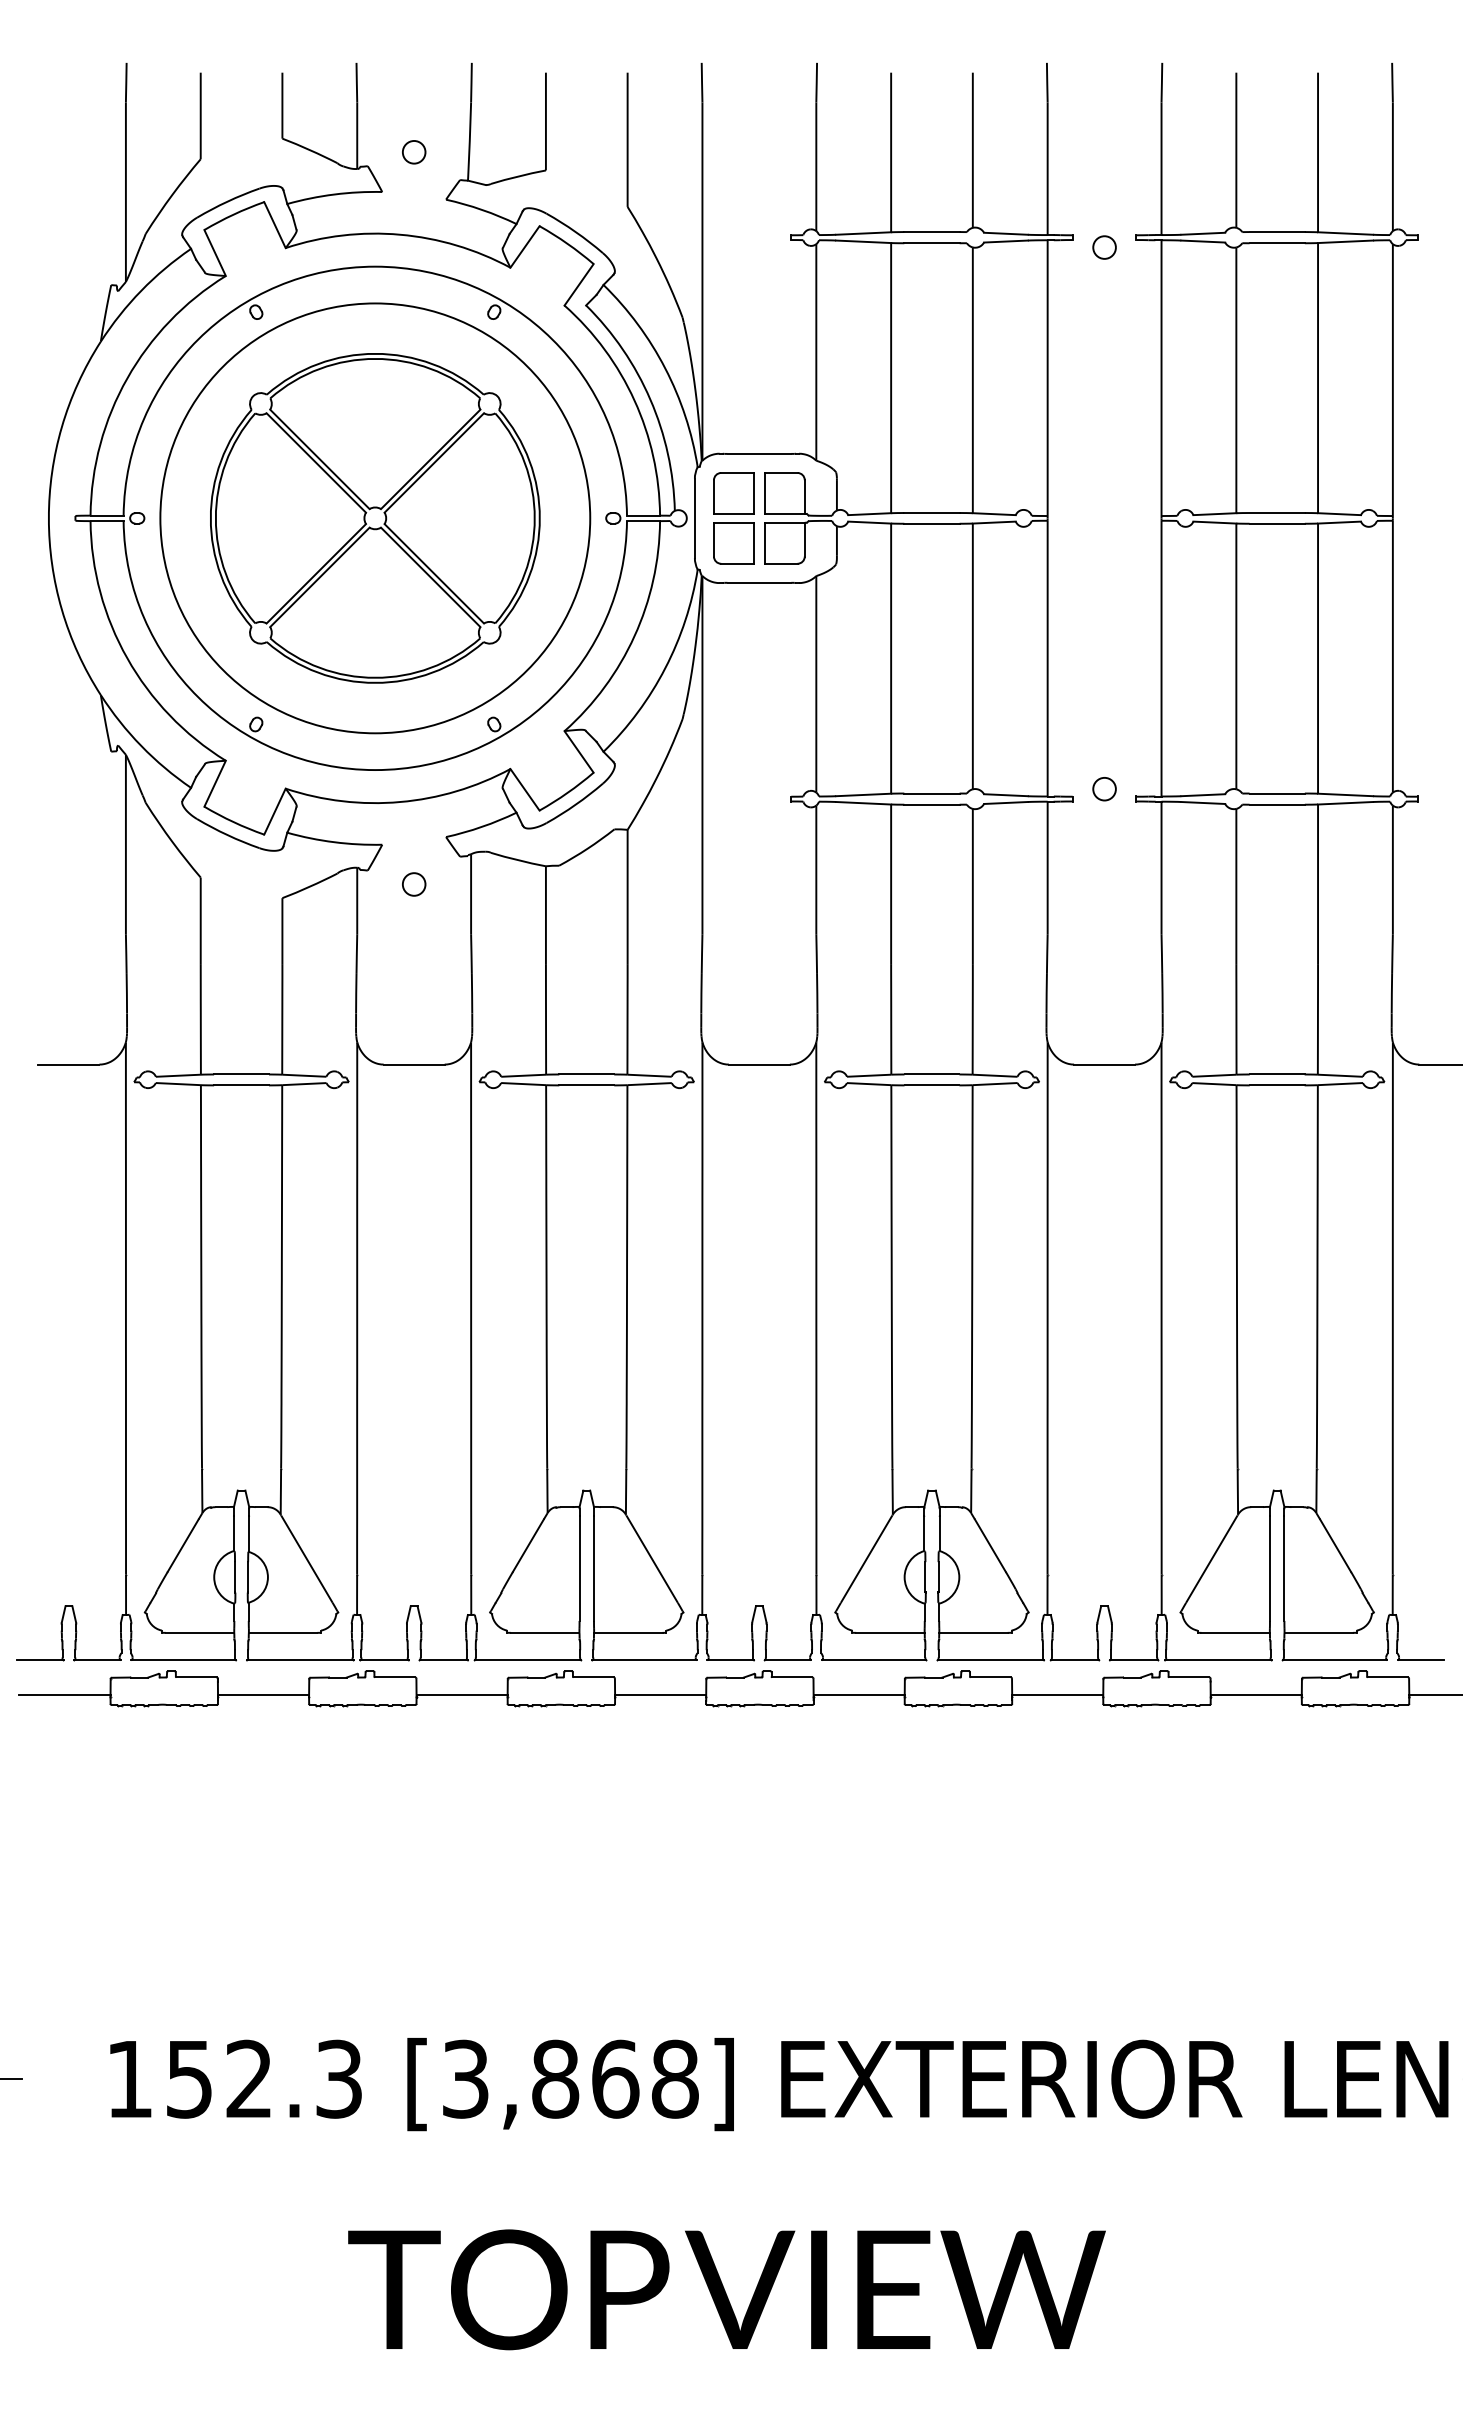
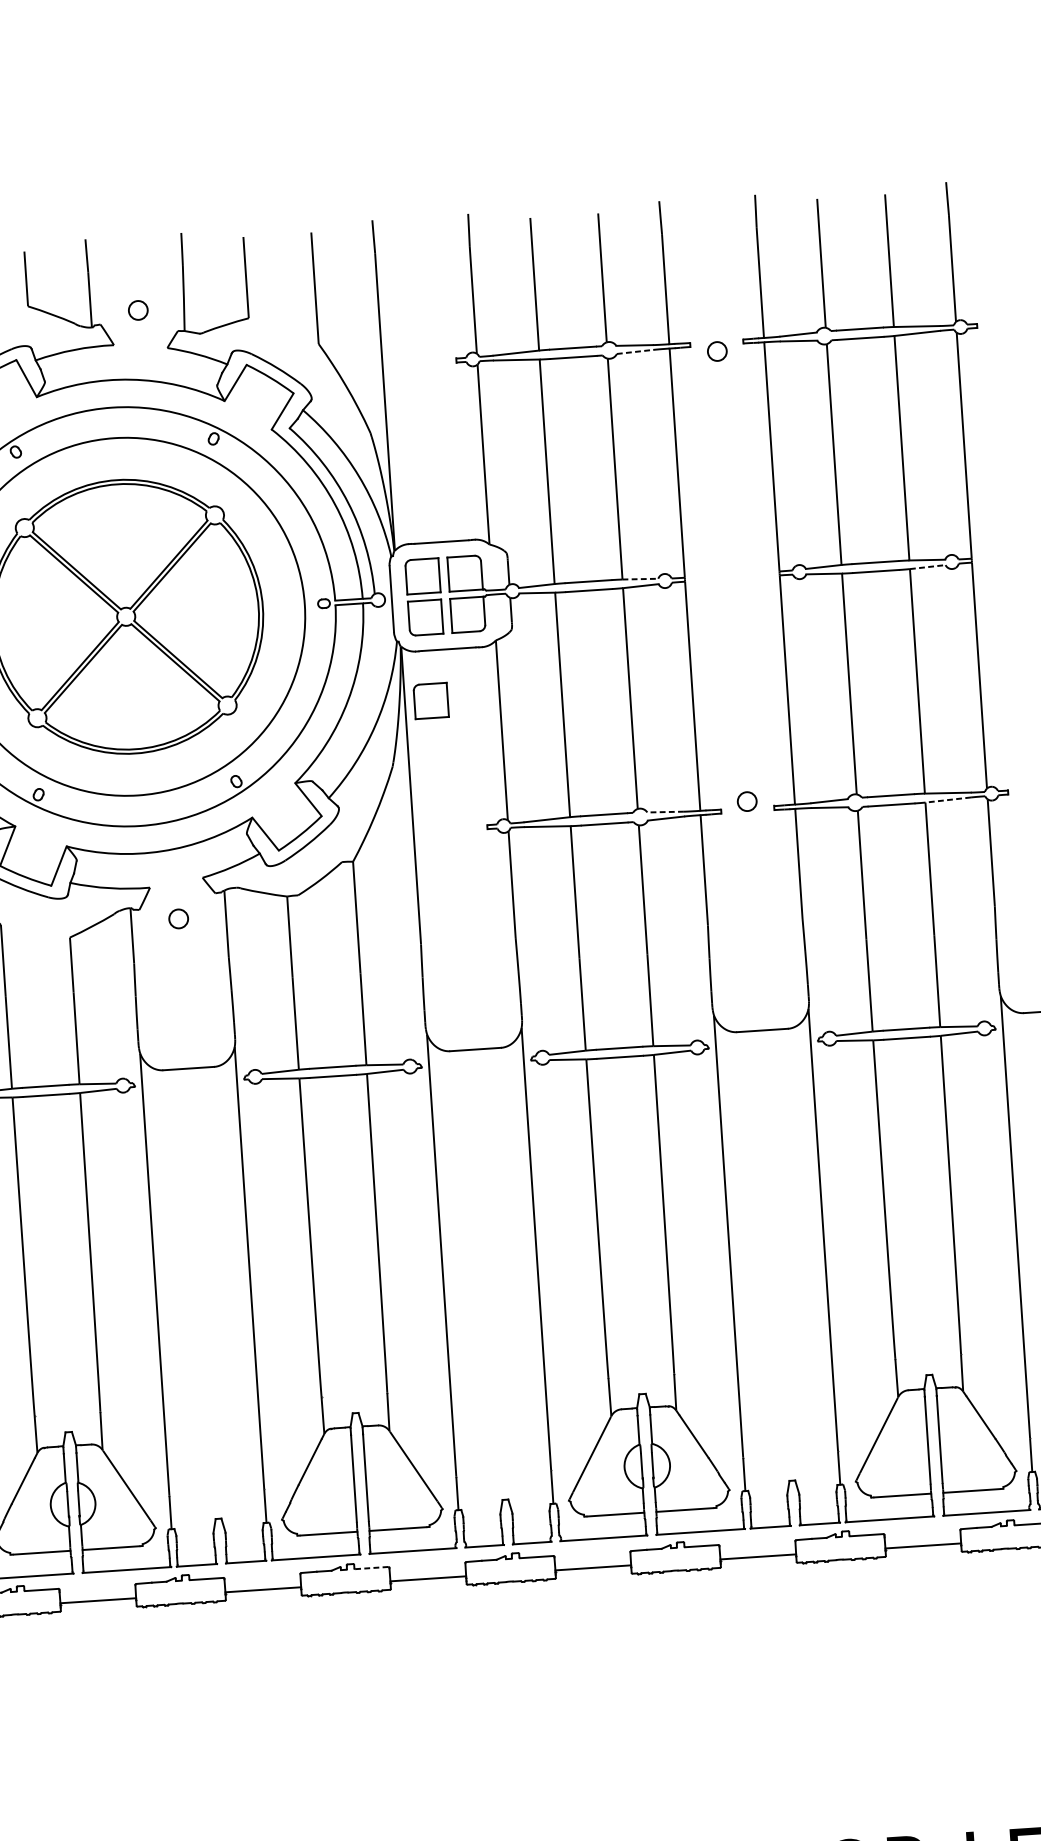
line: (1005, 241) -> (634, 351), solid -> dashed
line: (994, 514) -> (640, 579), solid -> dashed
line: (1339, 522) -> (927, 567), solid -> dashed
part: (733, 643) -> (430, 701), added
line: (1005, 795) -> (665, 812), solid -> dashed
line: (1345, 803) -> (948, 800), solid -> dashed
line: (593, 1677) -> (371, 1568), solid -> dashed

